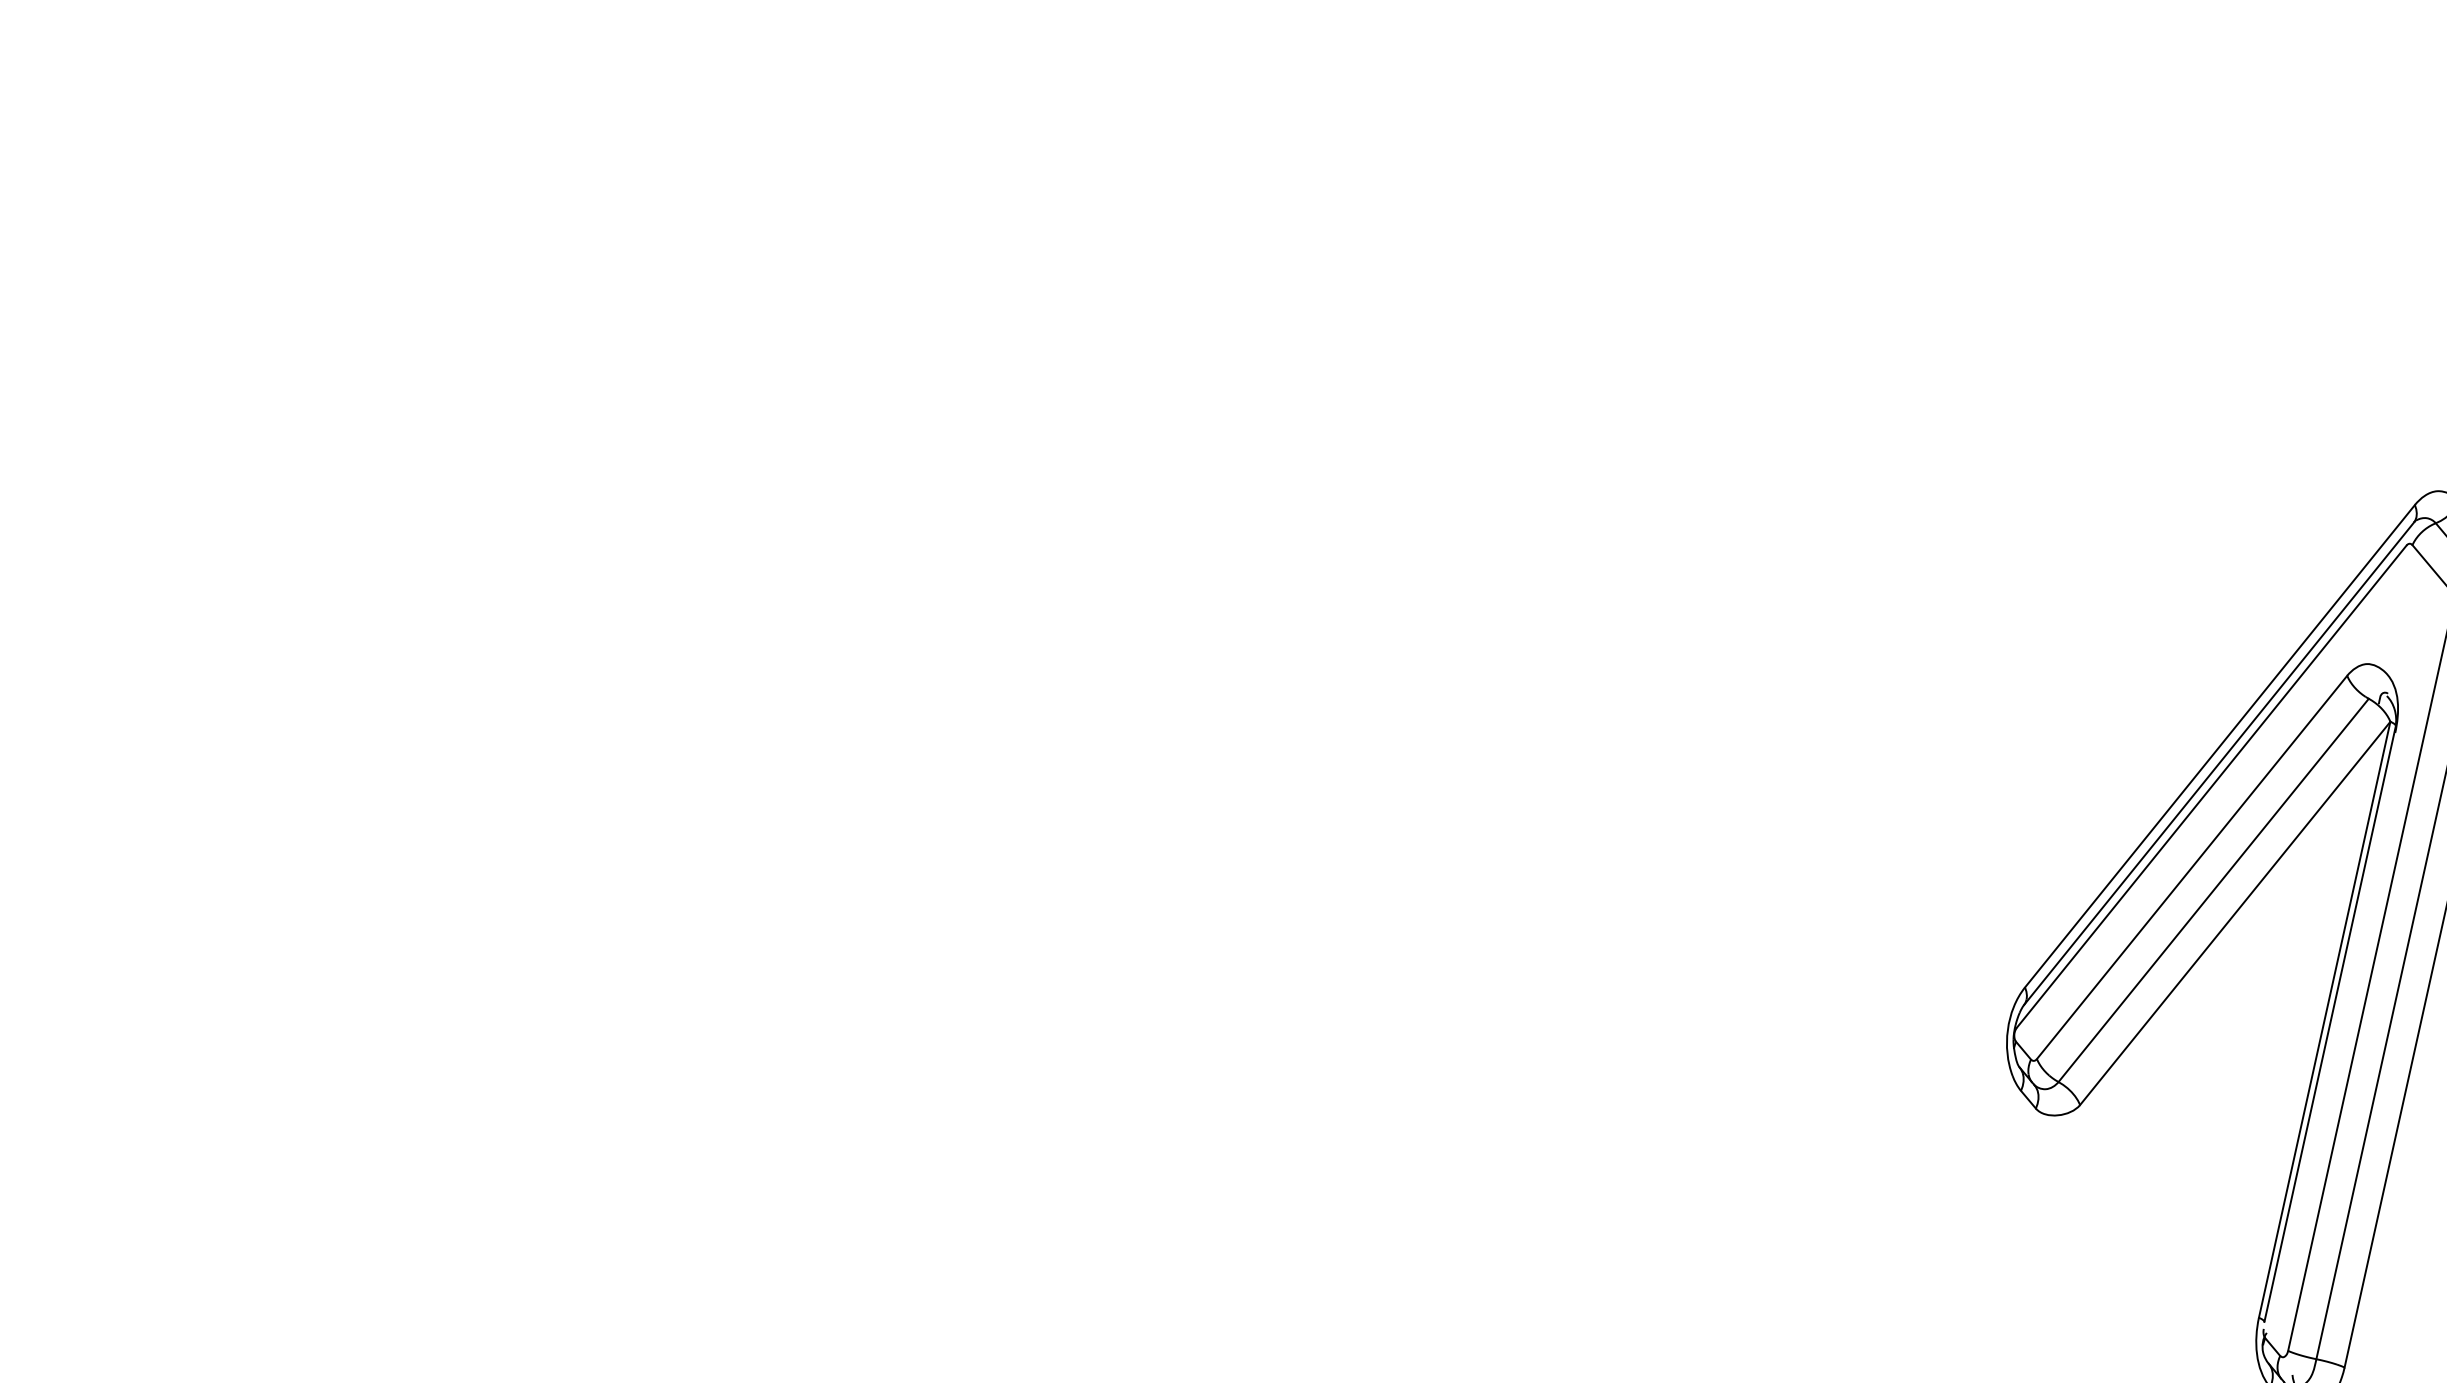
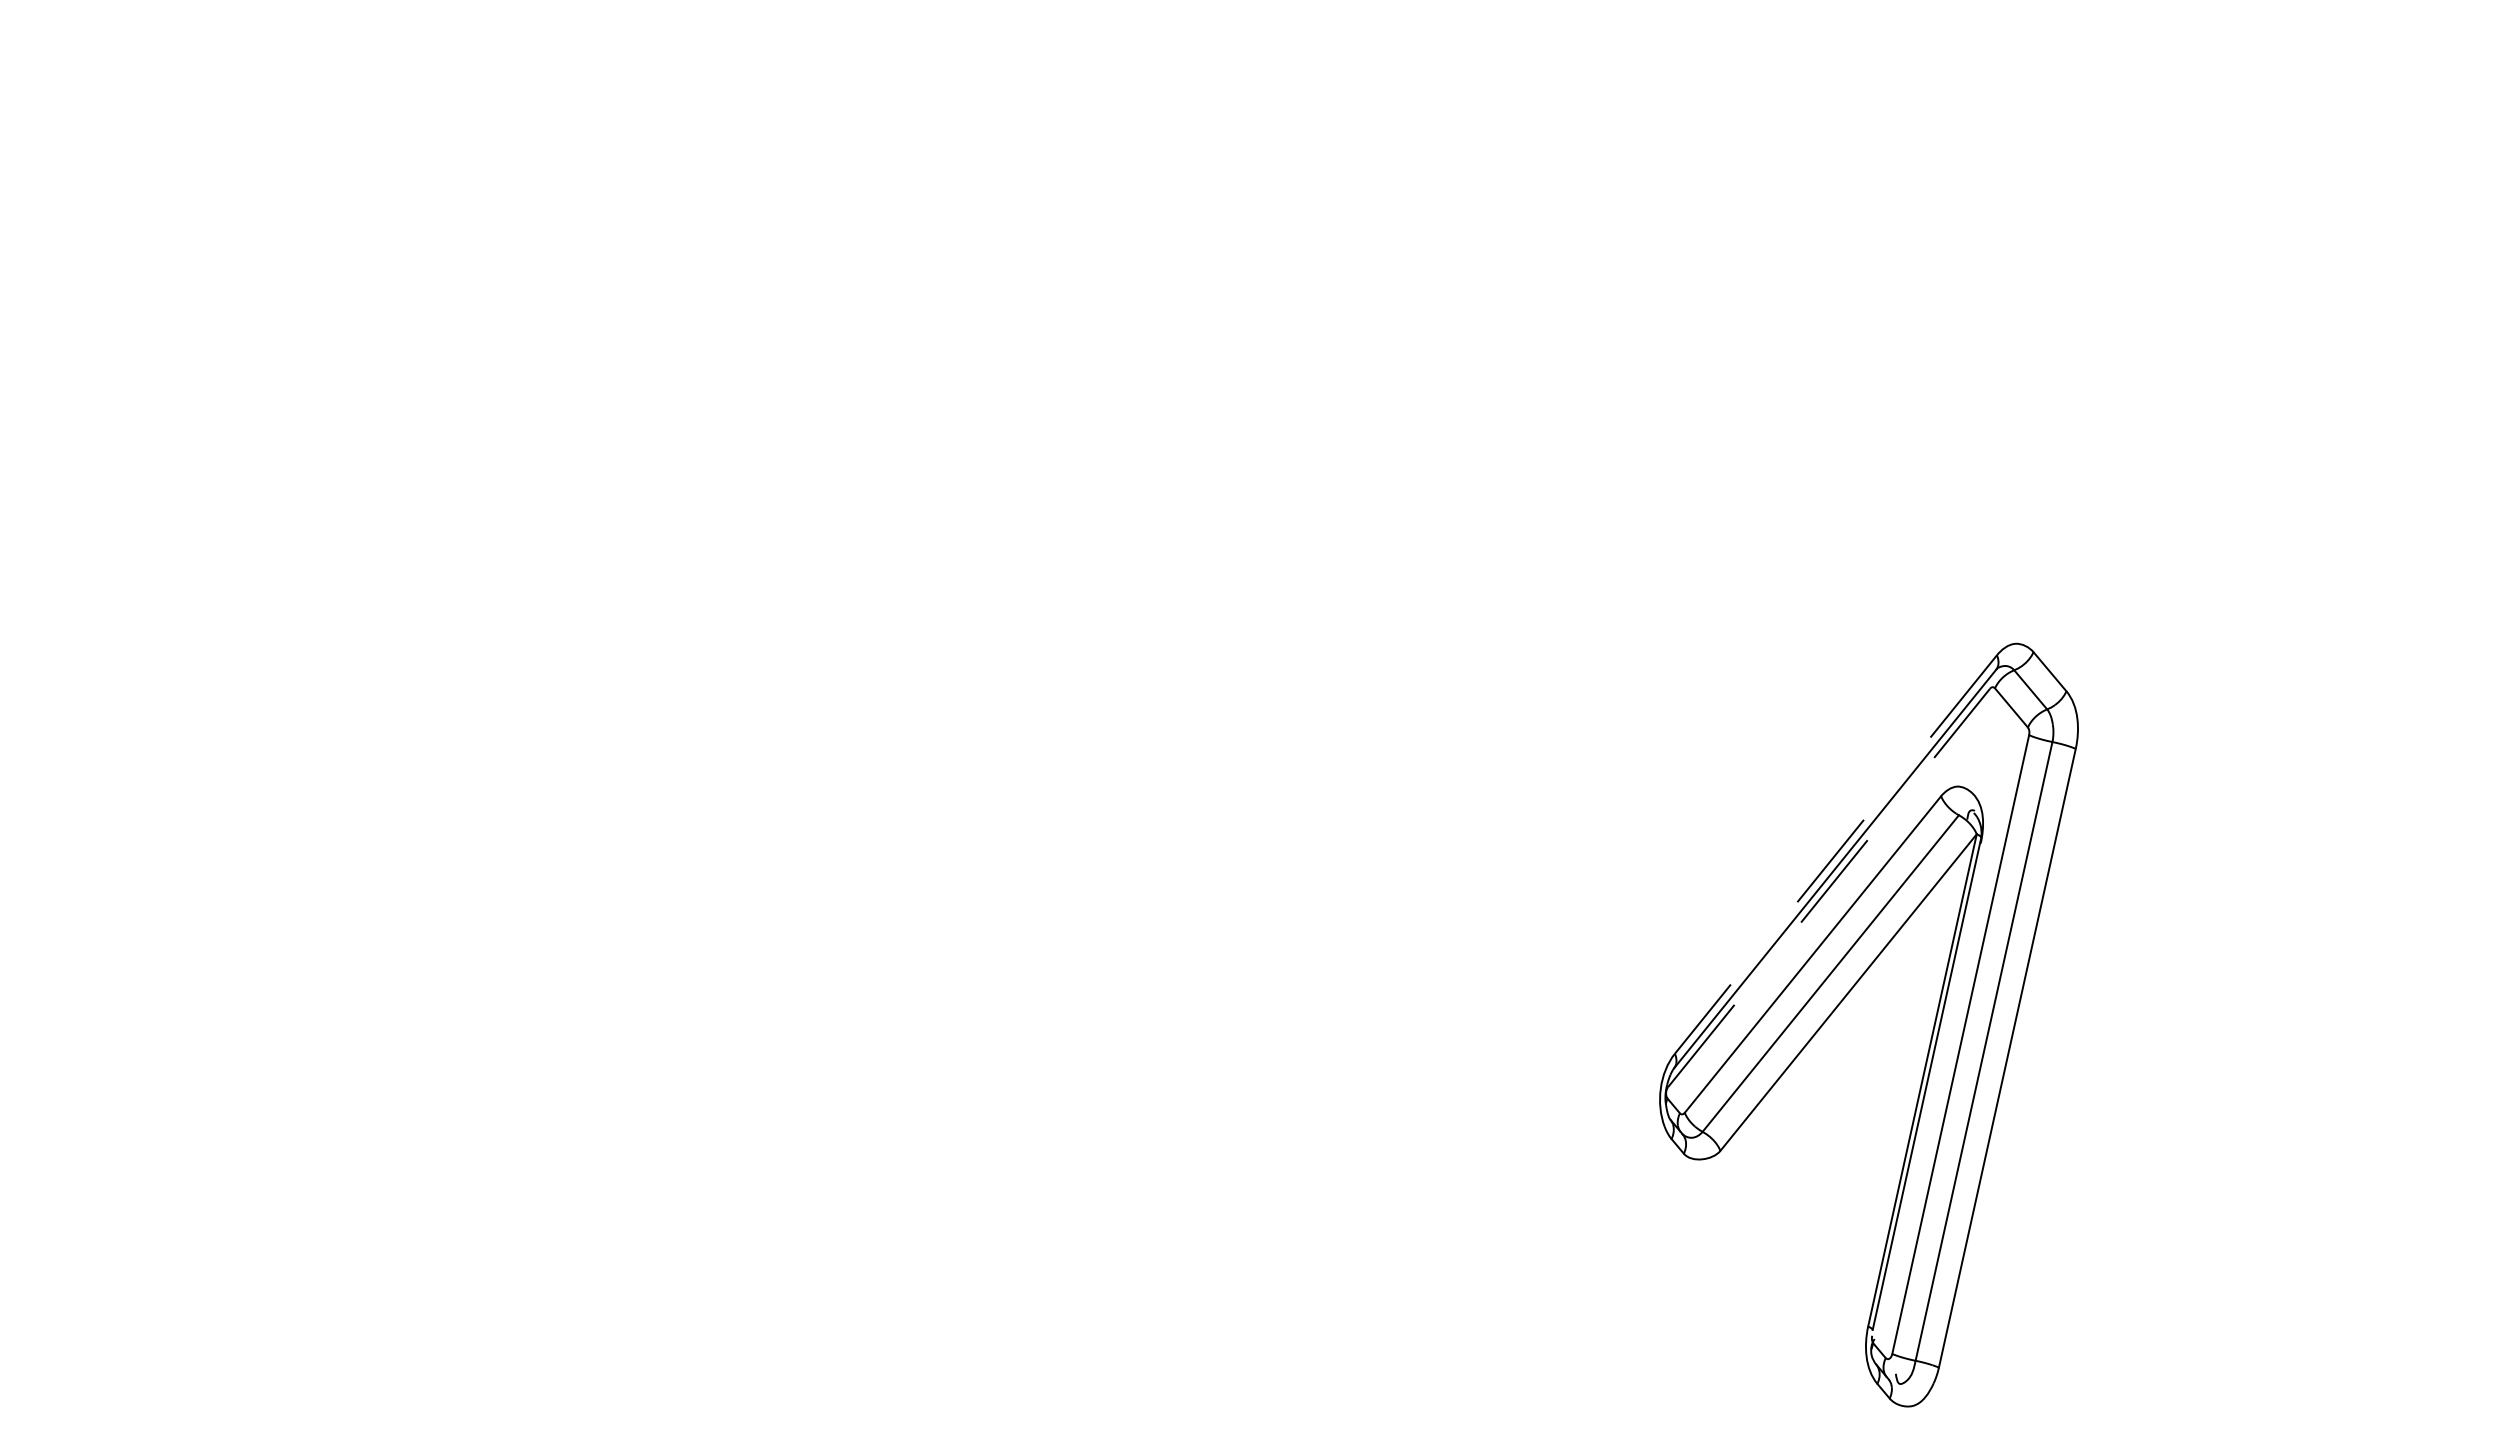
line: (2219, 746) -> (1835, 854), solid -> dashed
line: (2212, 786) -> (1829, 887), solid -> dashed

